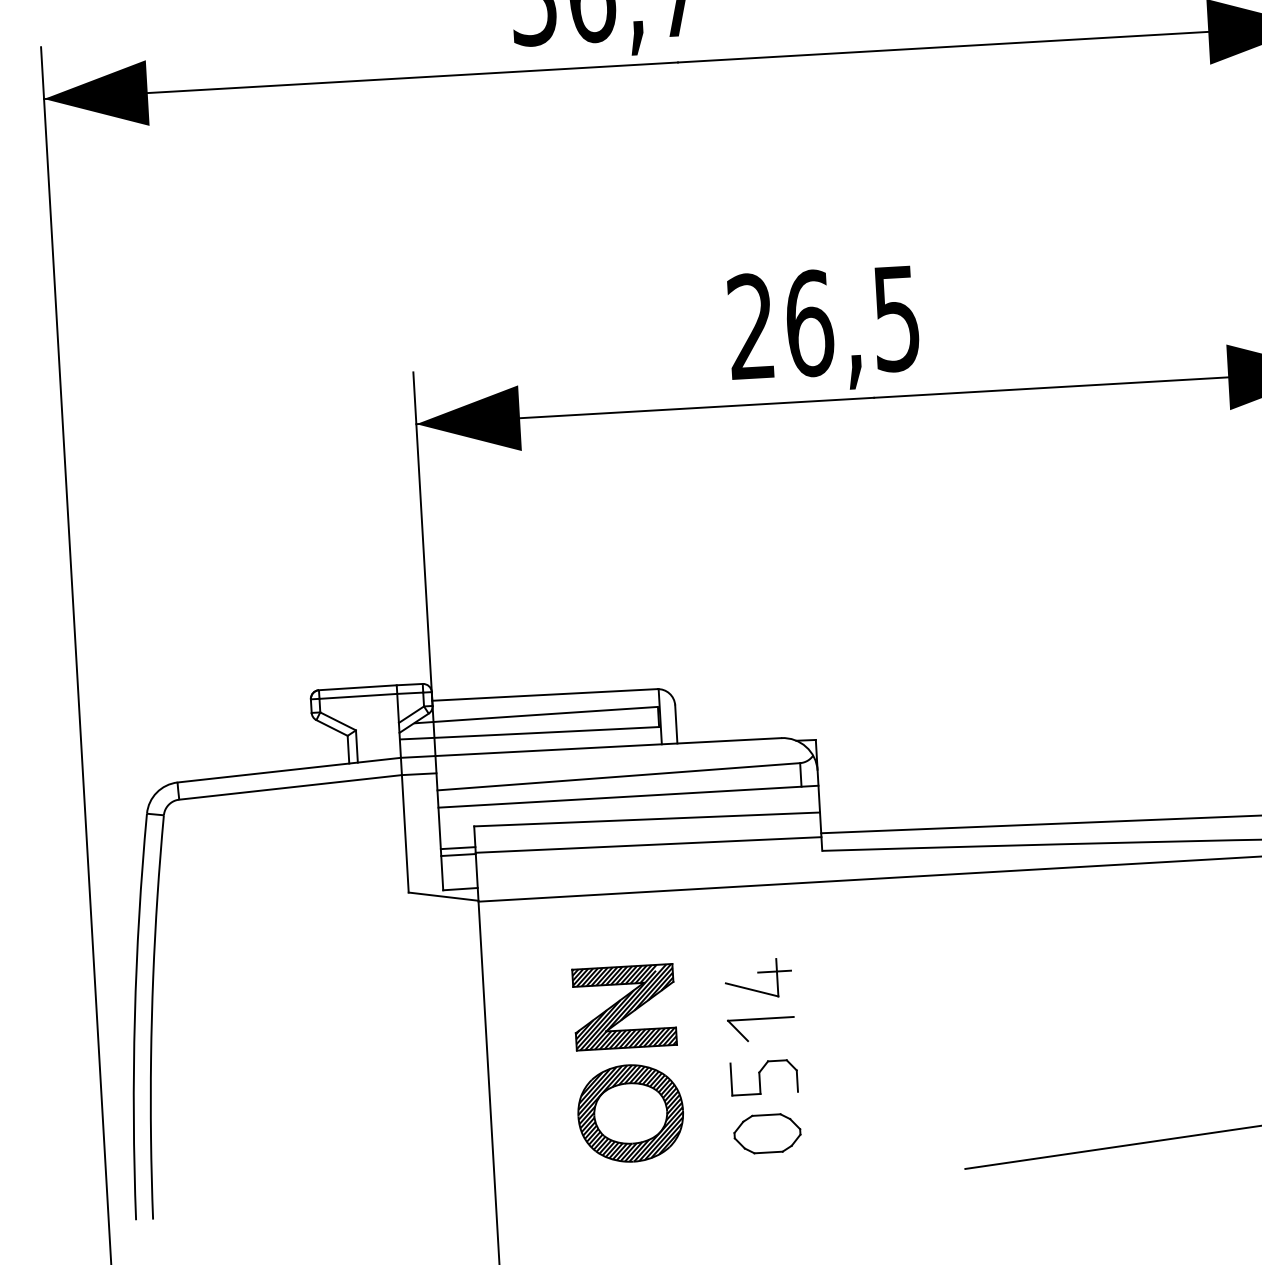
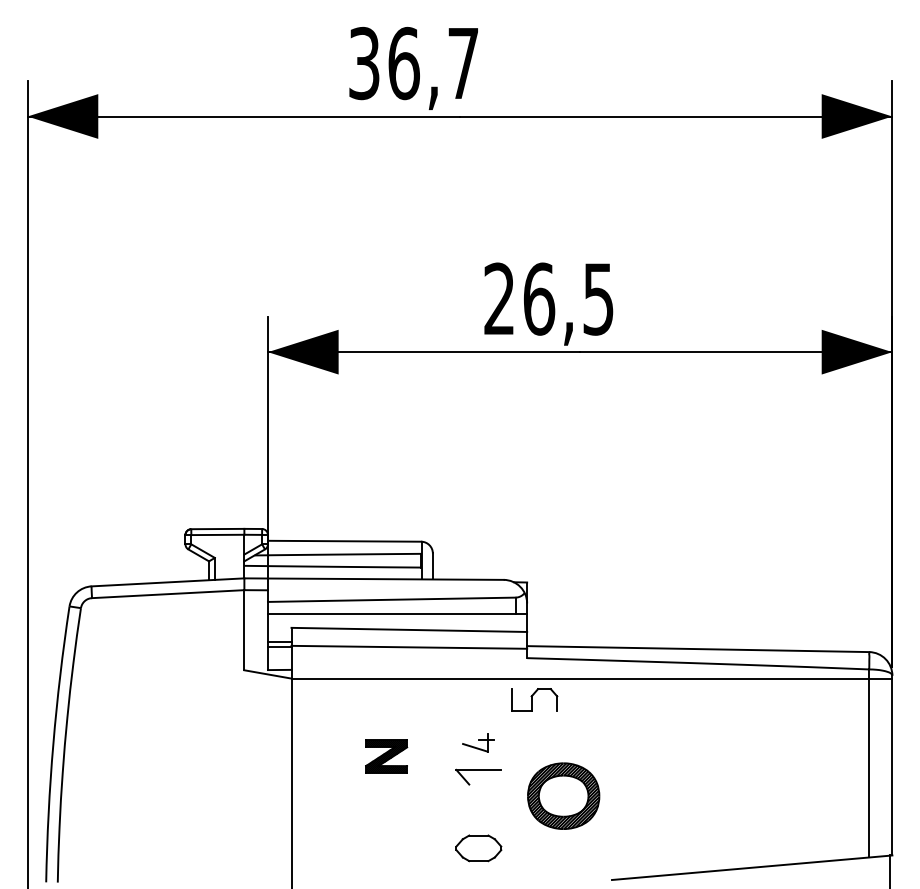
part: (758, 978) -> (478, 742), size x0.7
part: (624, 1006) -> (386, 756), size x0.6
part: (763, 1076) -> (534, 699), moved
part: (630, 1112) -> (563, 795), moved

